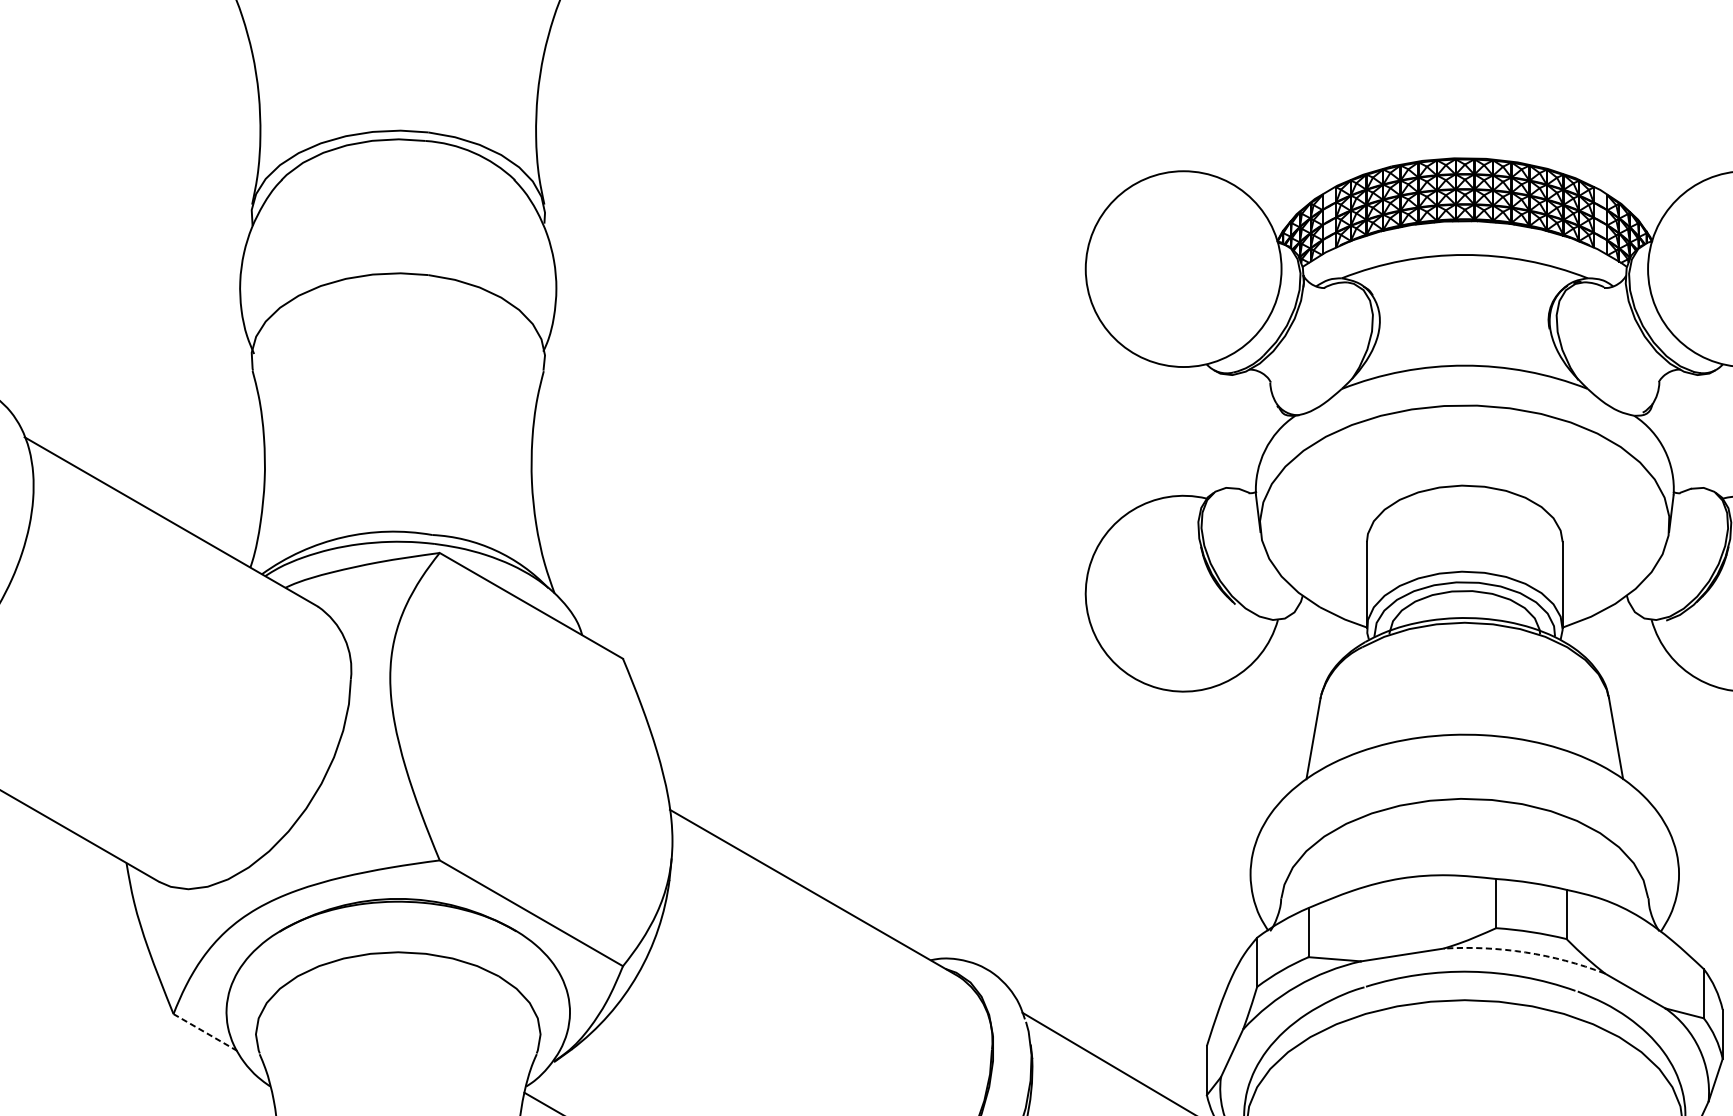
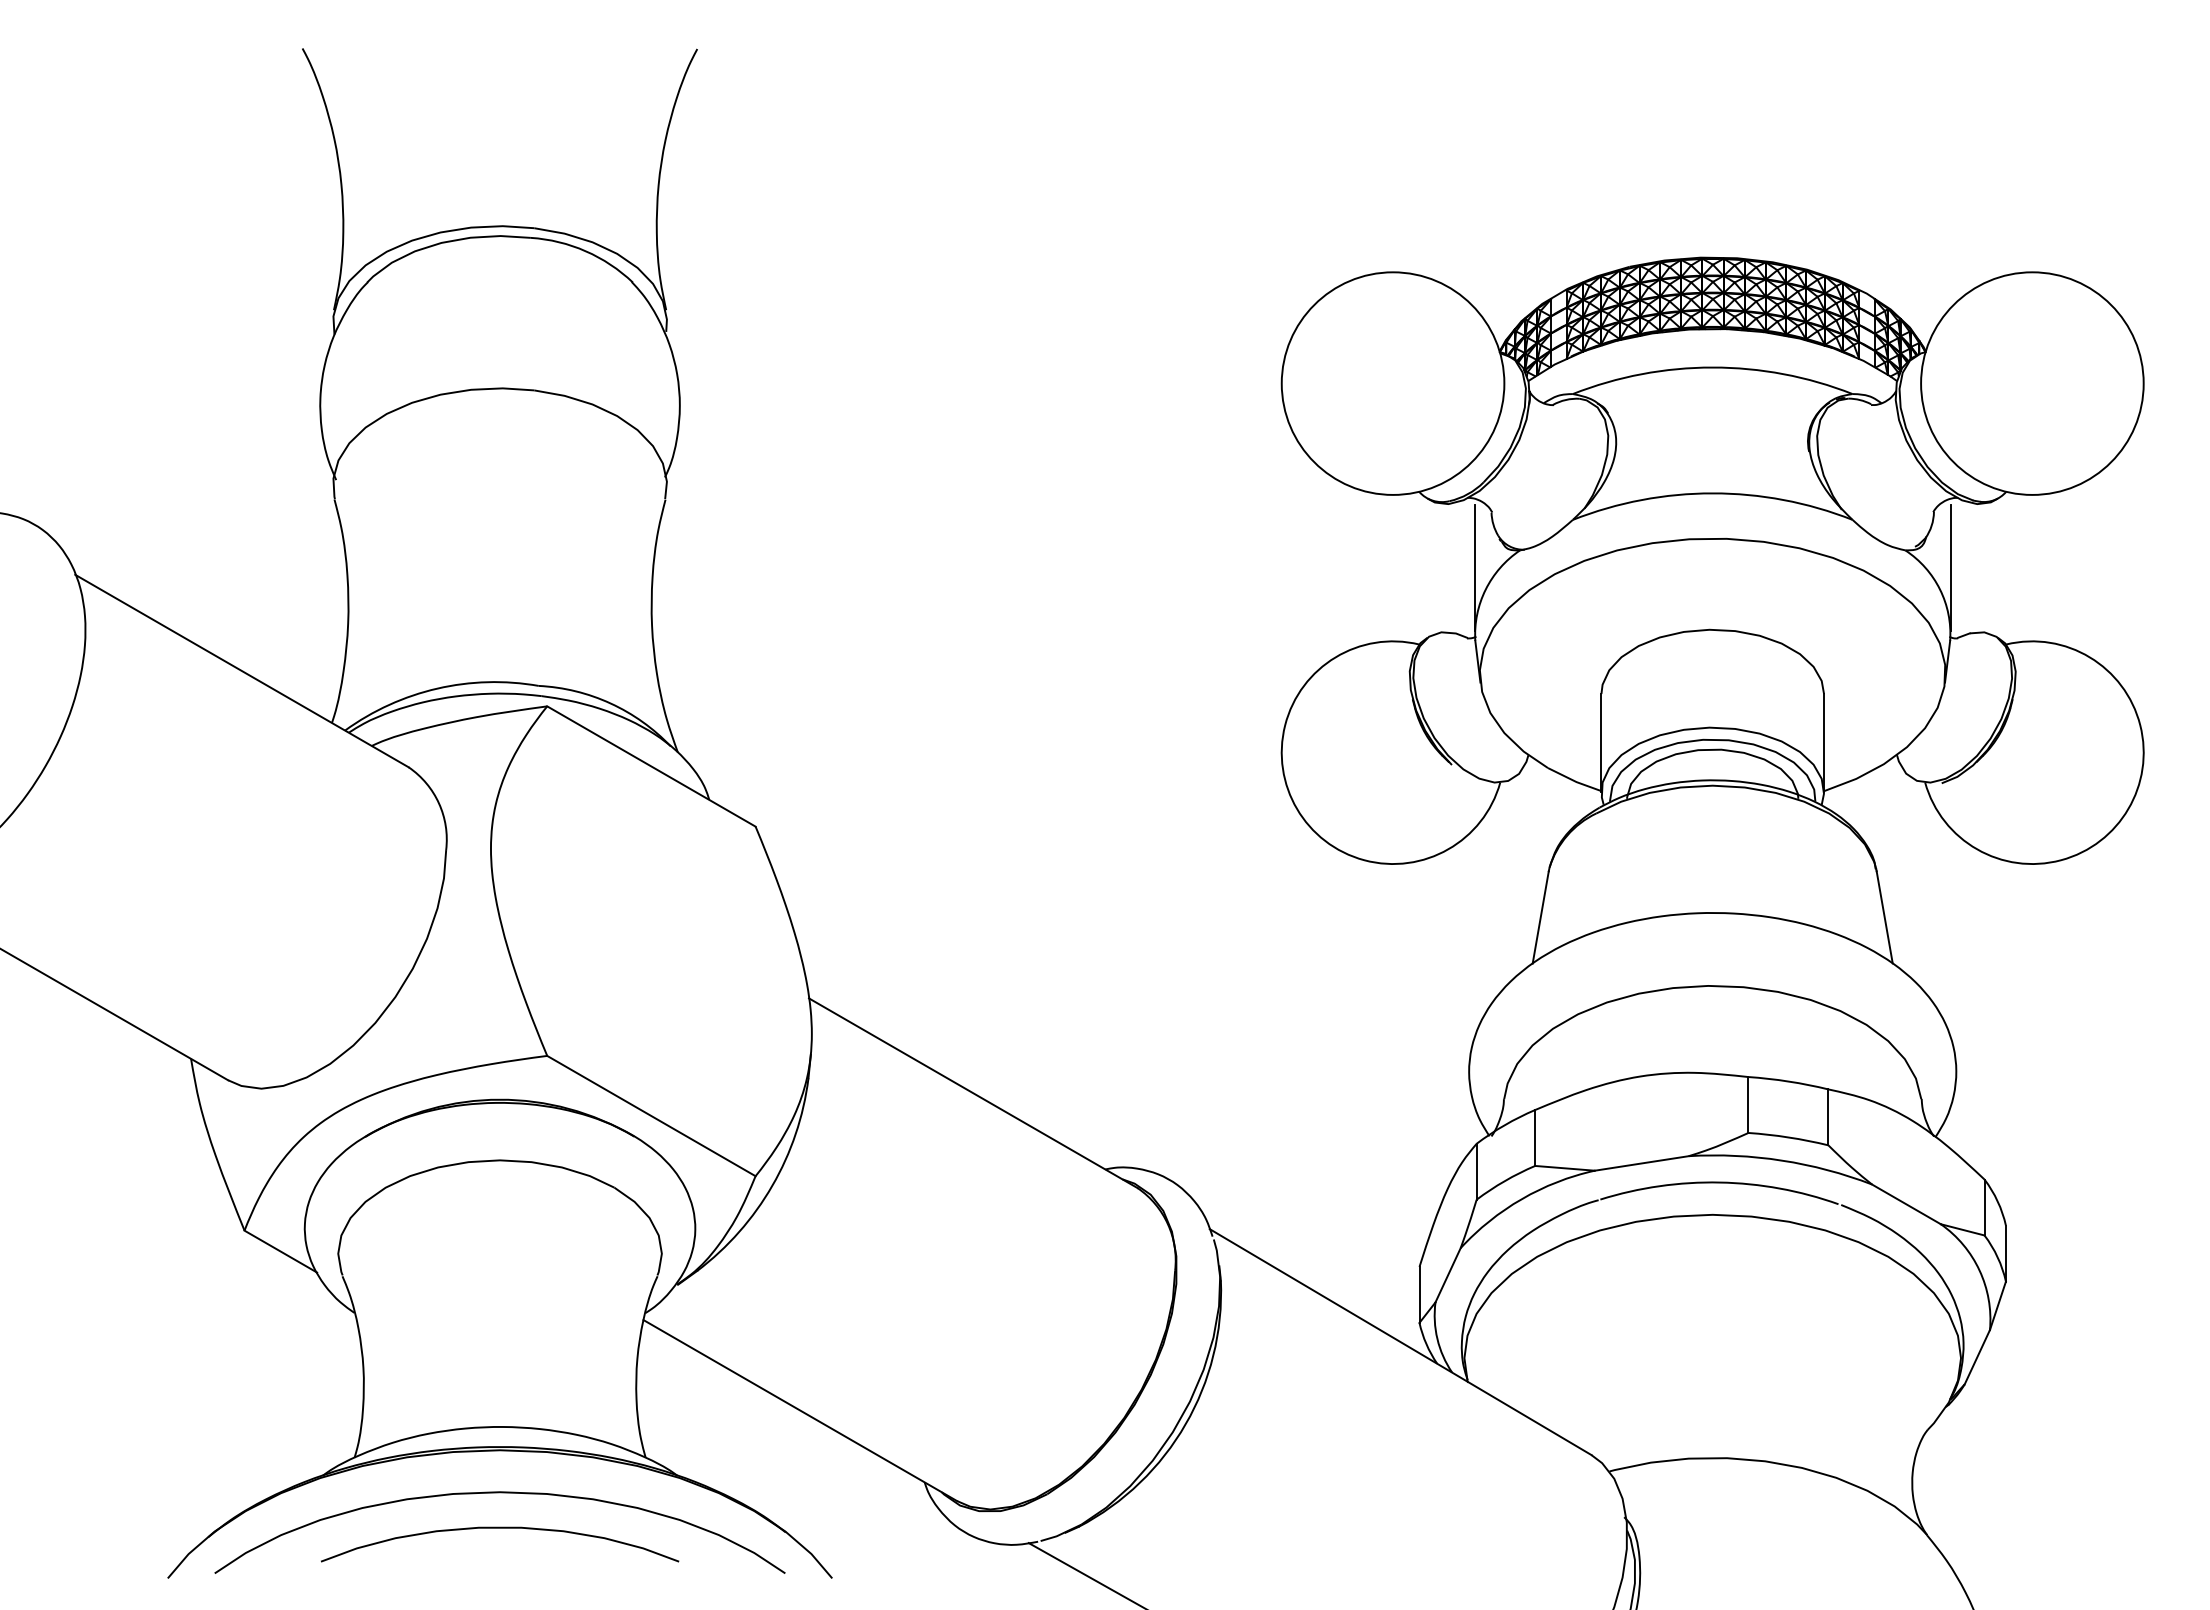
line: (1255, 431) -> (1474, 568), added
line: (1673, 431) -> (1950, 568), added
arc: (1525, 952) -> (1781, 1160), dashed -> solid
line: (205, 1032) -> (280, 1251), dashed -> solid

